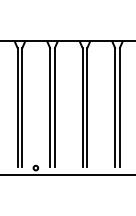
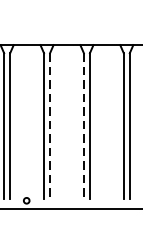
line: (54, 107) -> (49, 126), solid -> dashed
line: (82, 107) -> (83, 126), solid -> dashed

